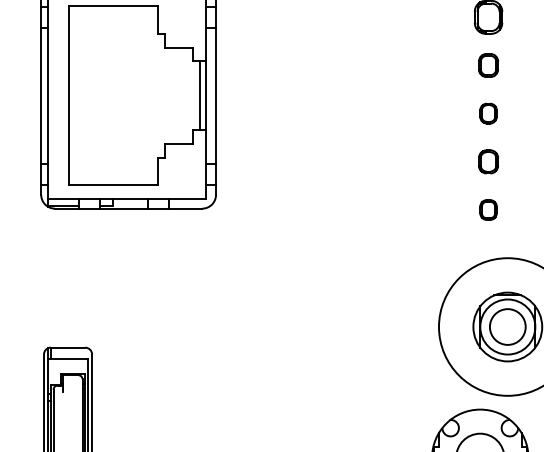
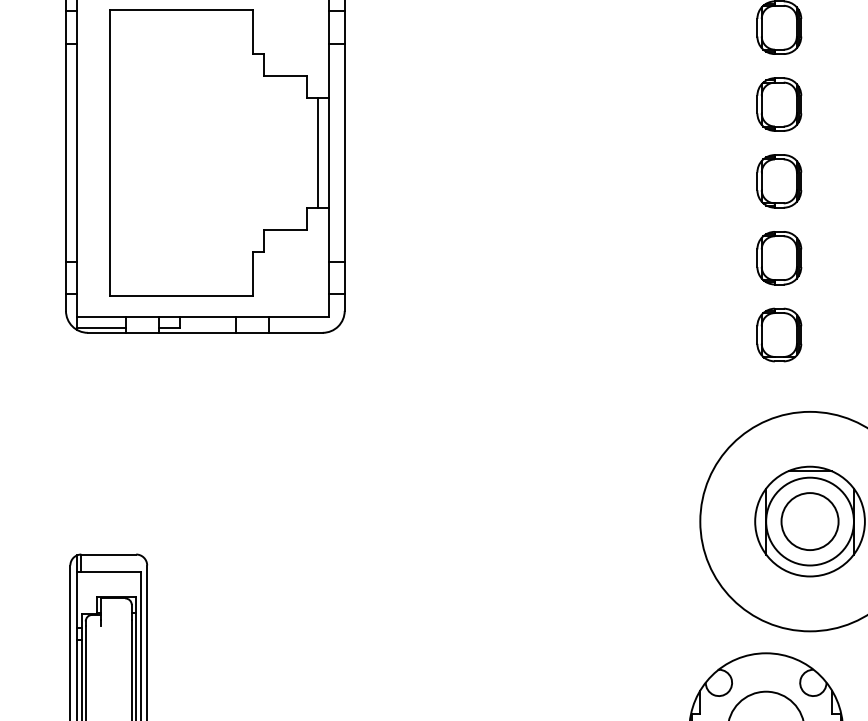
part: (488, 65) -> (779, 104), size x1.43
part: (488, 113) -> (779, 181), size x1.67
part: (488, 161) -> (779, 257), size x1.43
part: (488, 209) -> (779, 334), size x1.67

